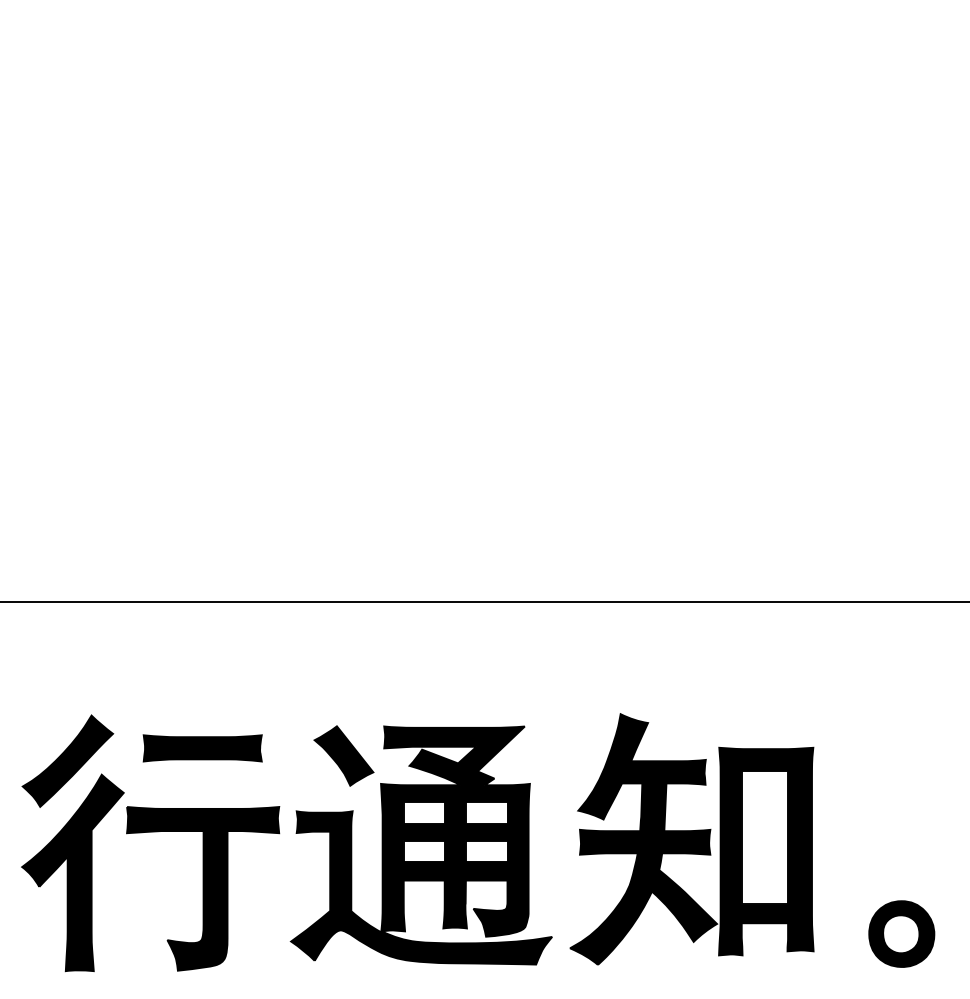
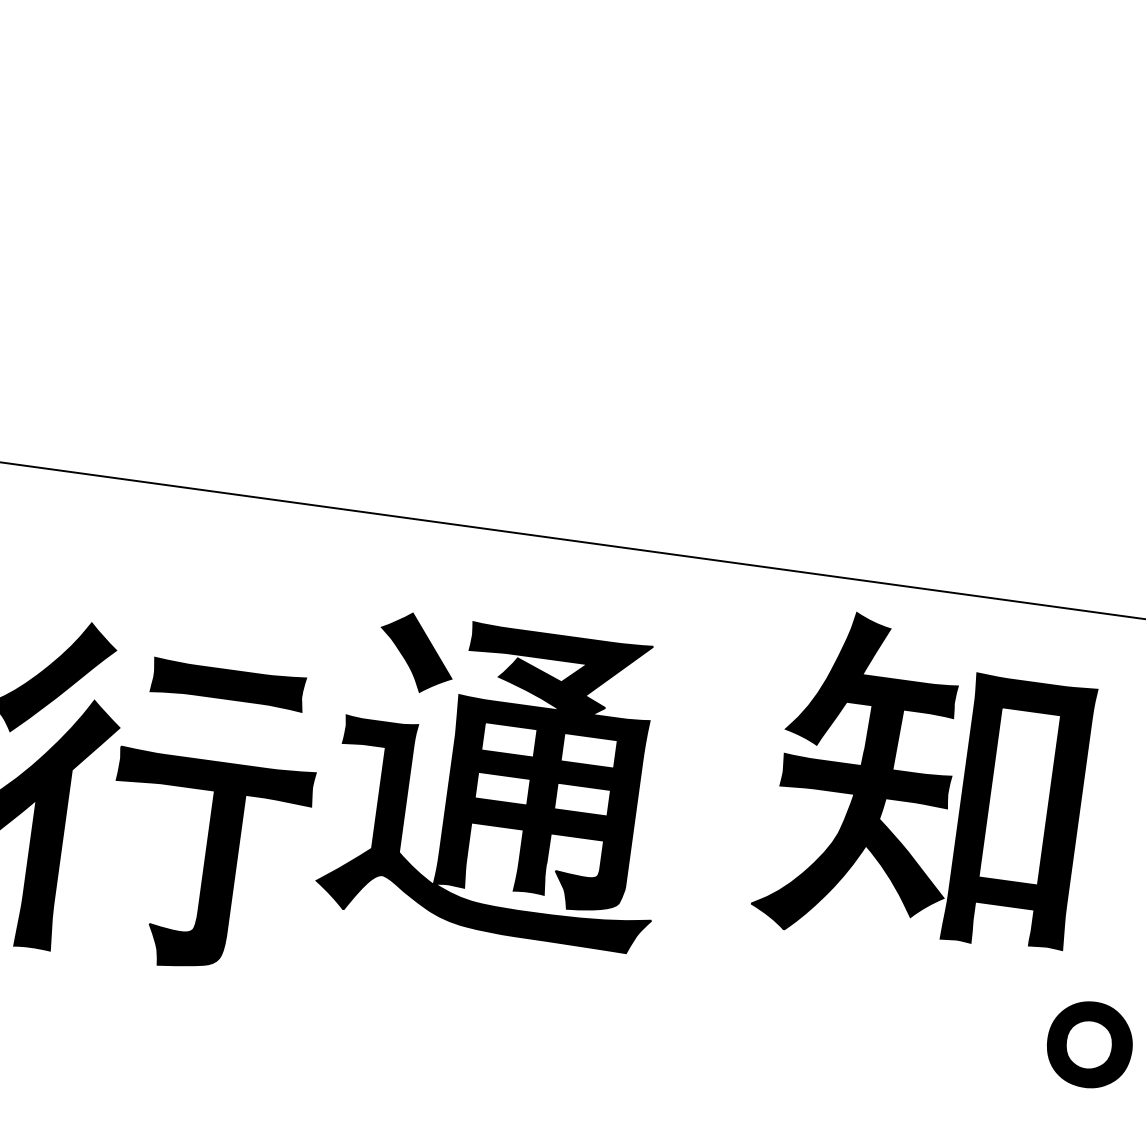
part: (691, 839) -> (925, 785), moved
part: (420, 845) -> (498, 780), moved

